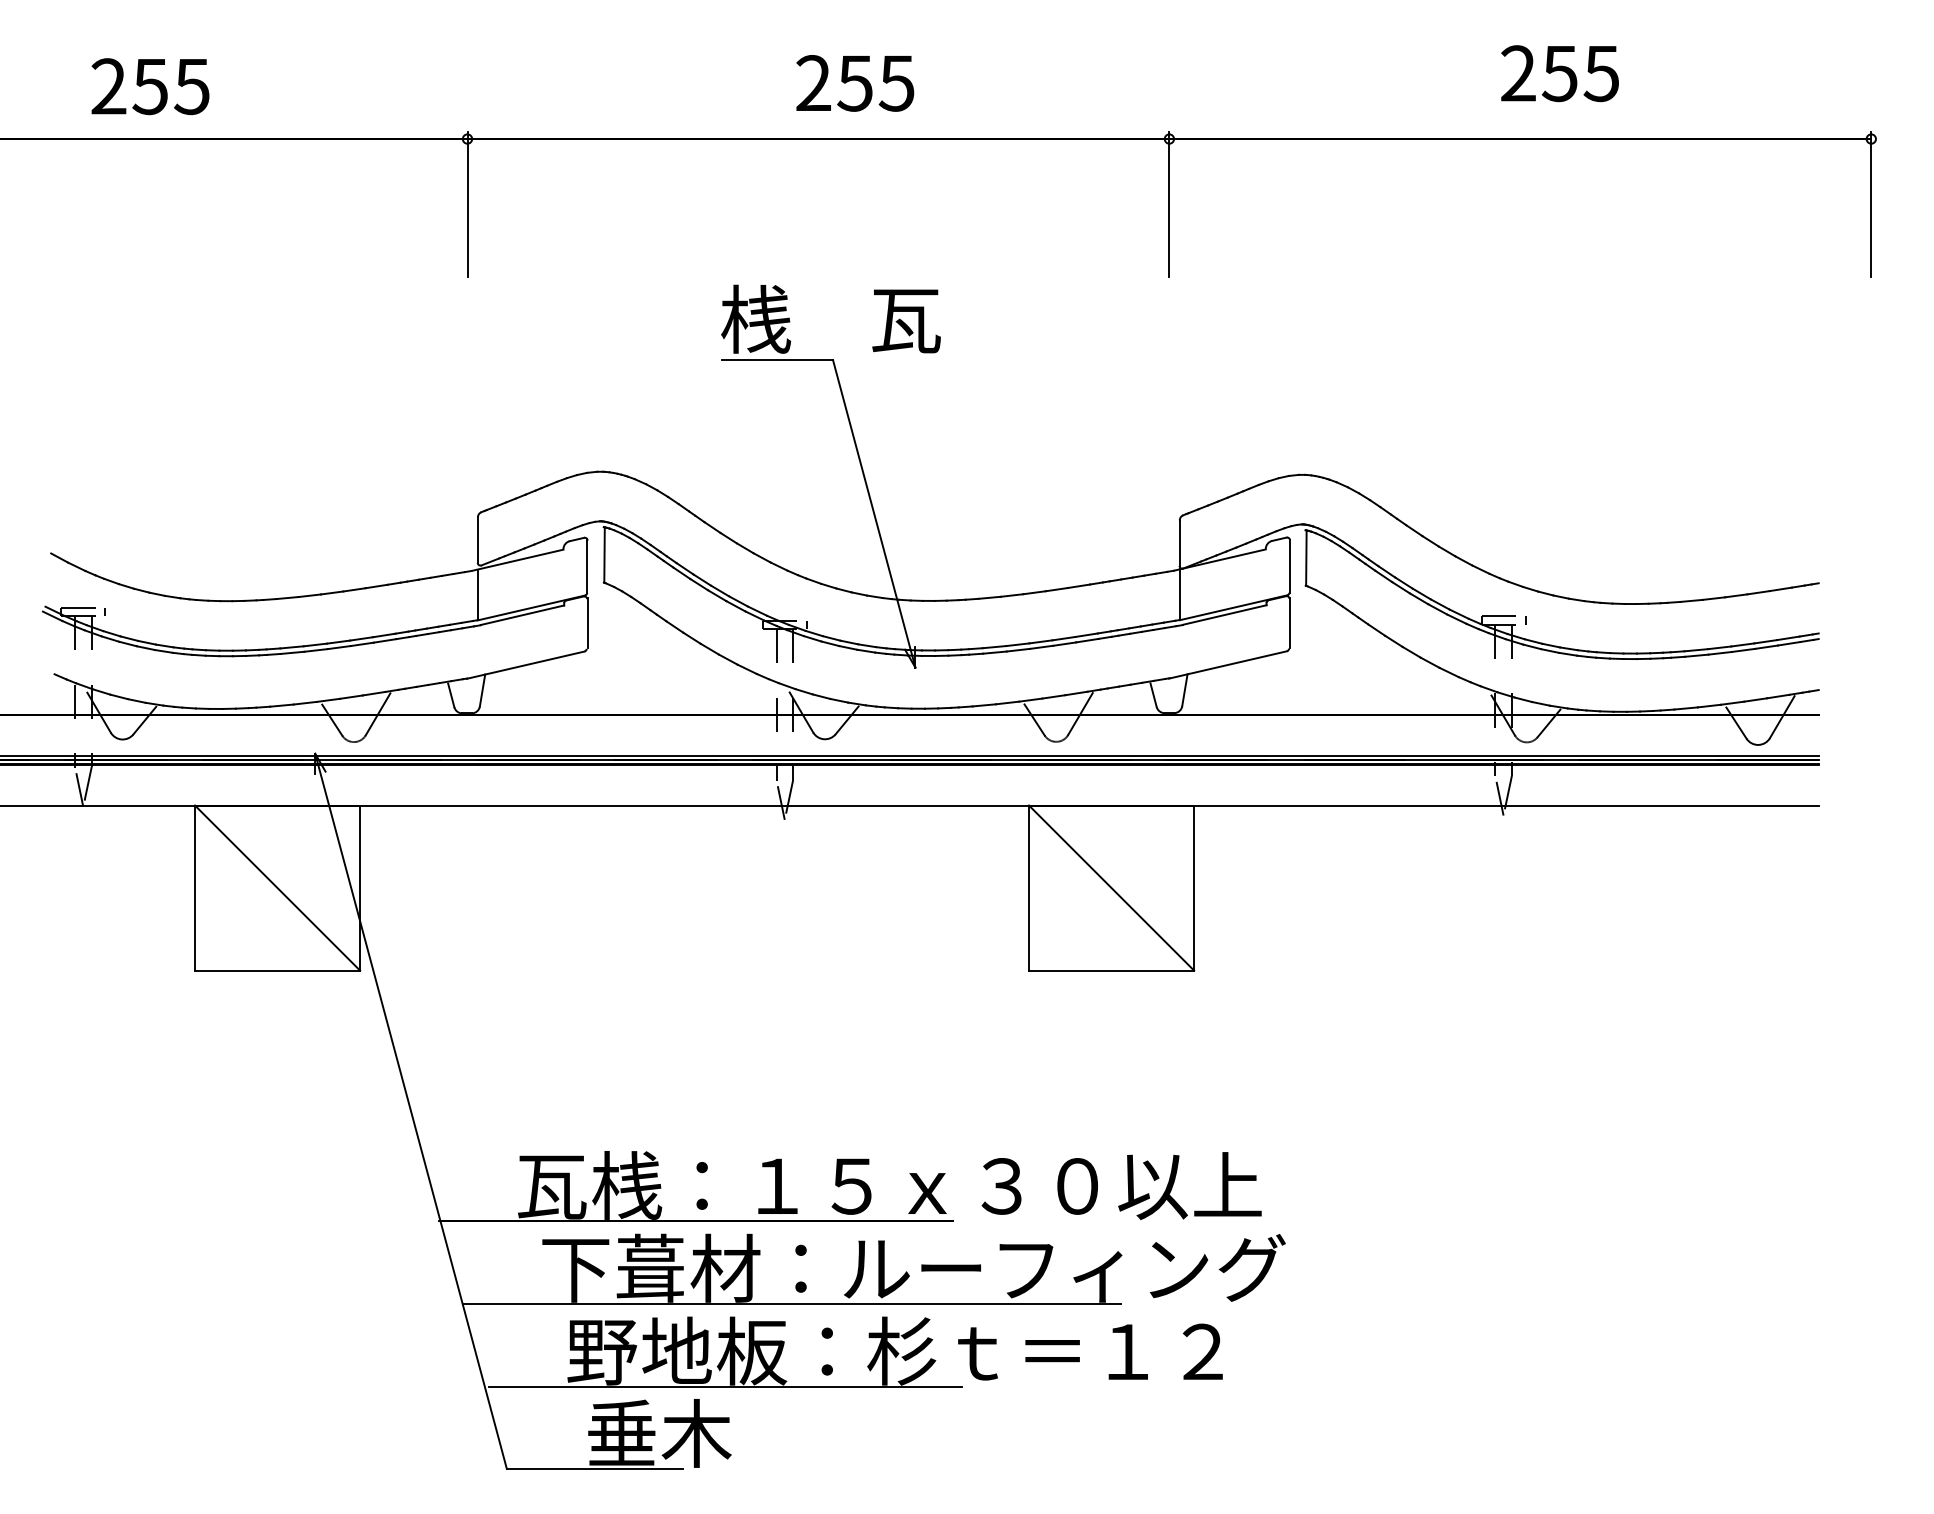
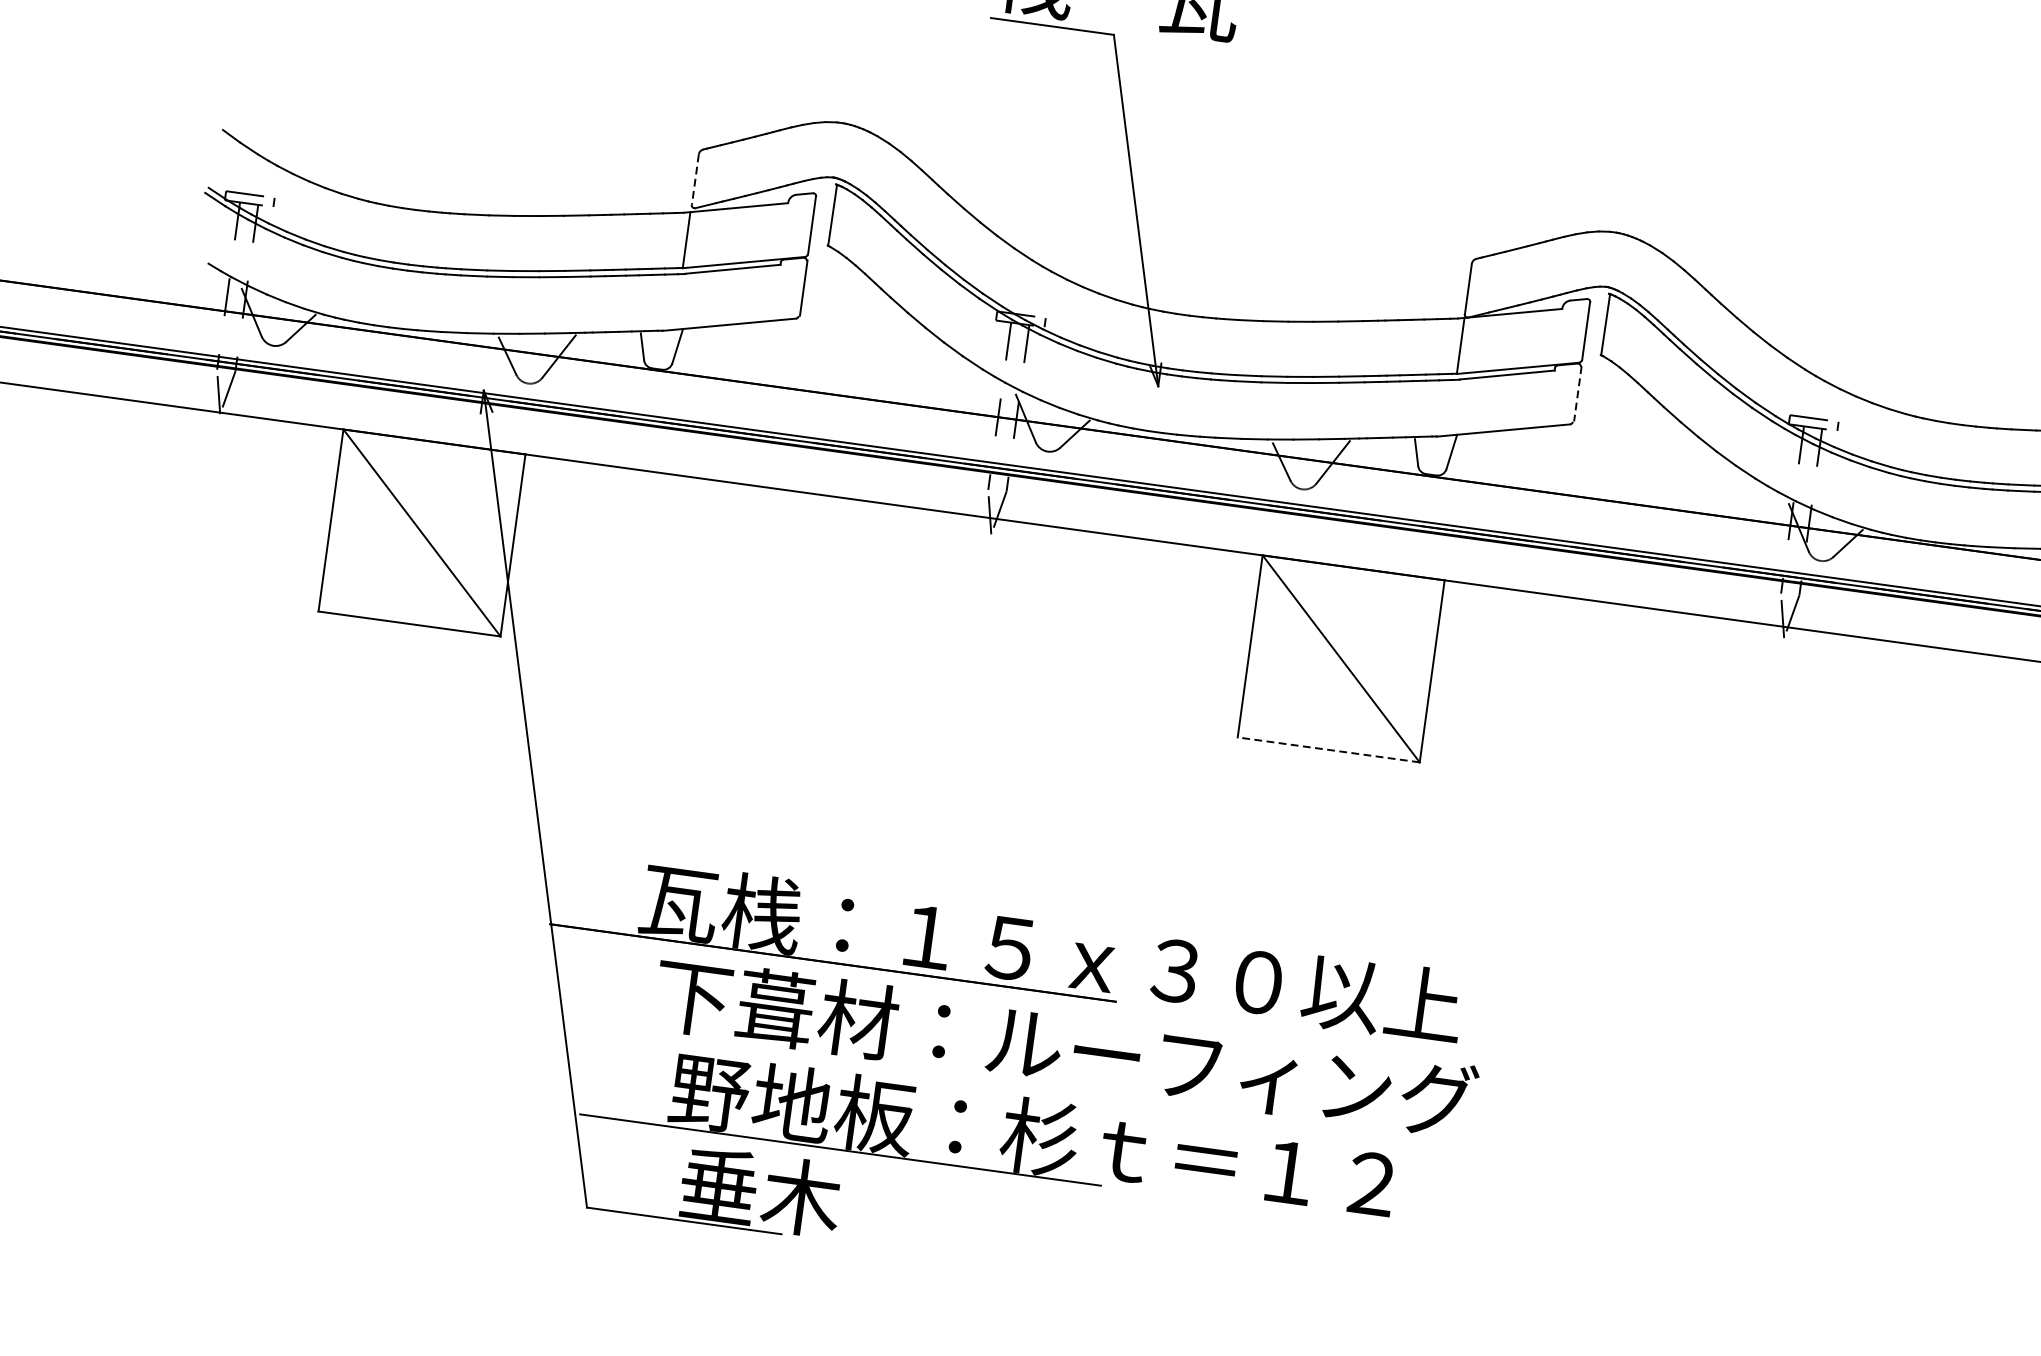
line: (477, 540) -> (694, 180), solid -> dashed
line: (1290, 623) -> (1578, 394), solid -> dashed
line: (1111, 970) -> (1328, 749), solid -> dashed
line: (792, 1303) -> (926, 1068), removed

